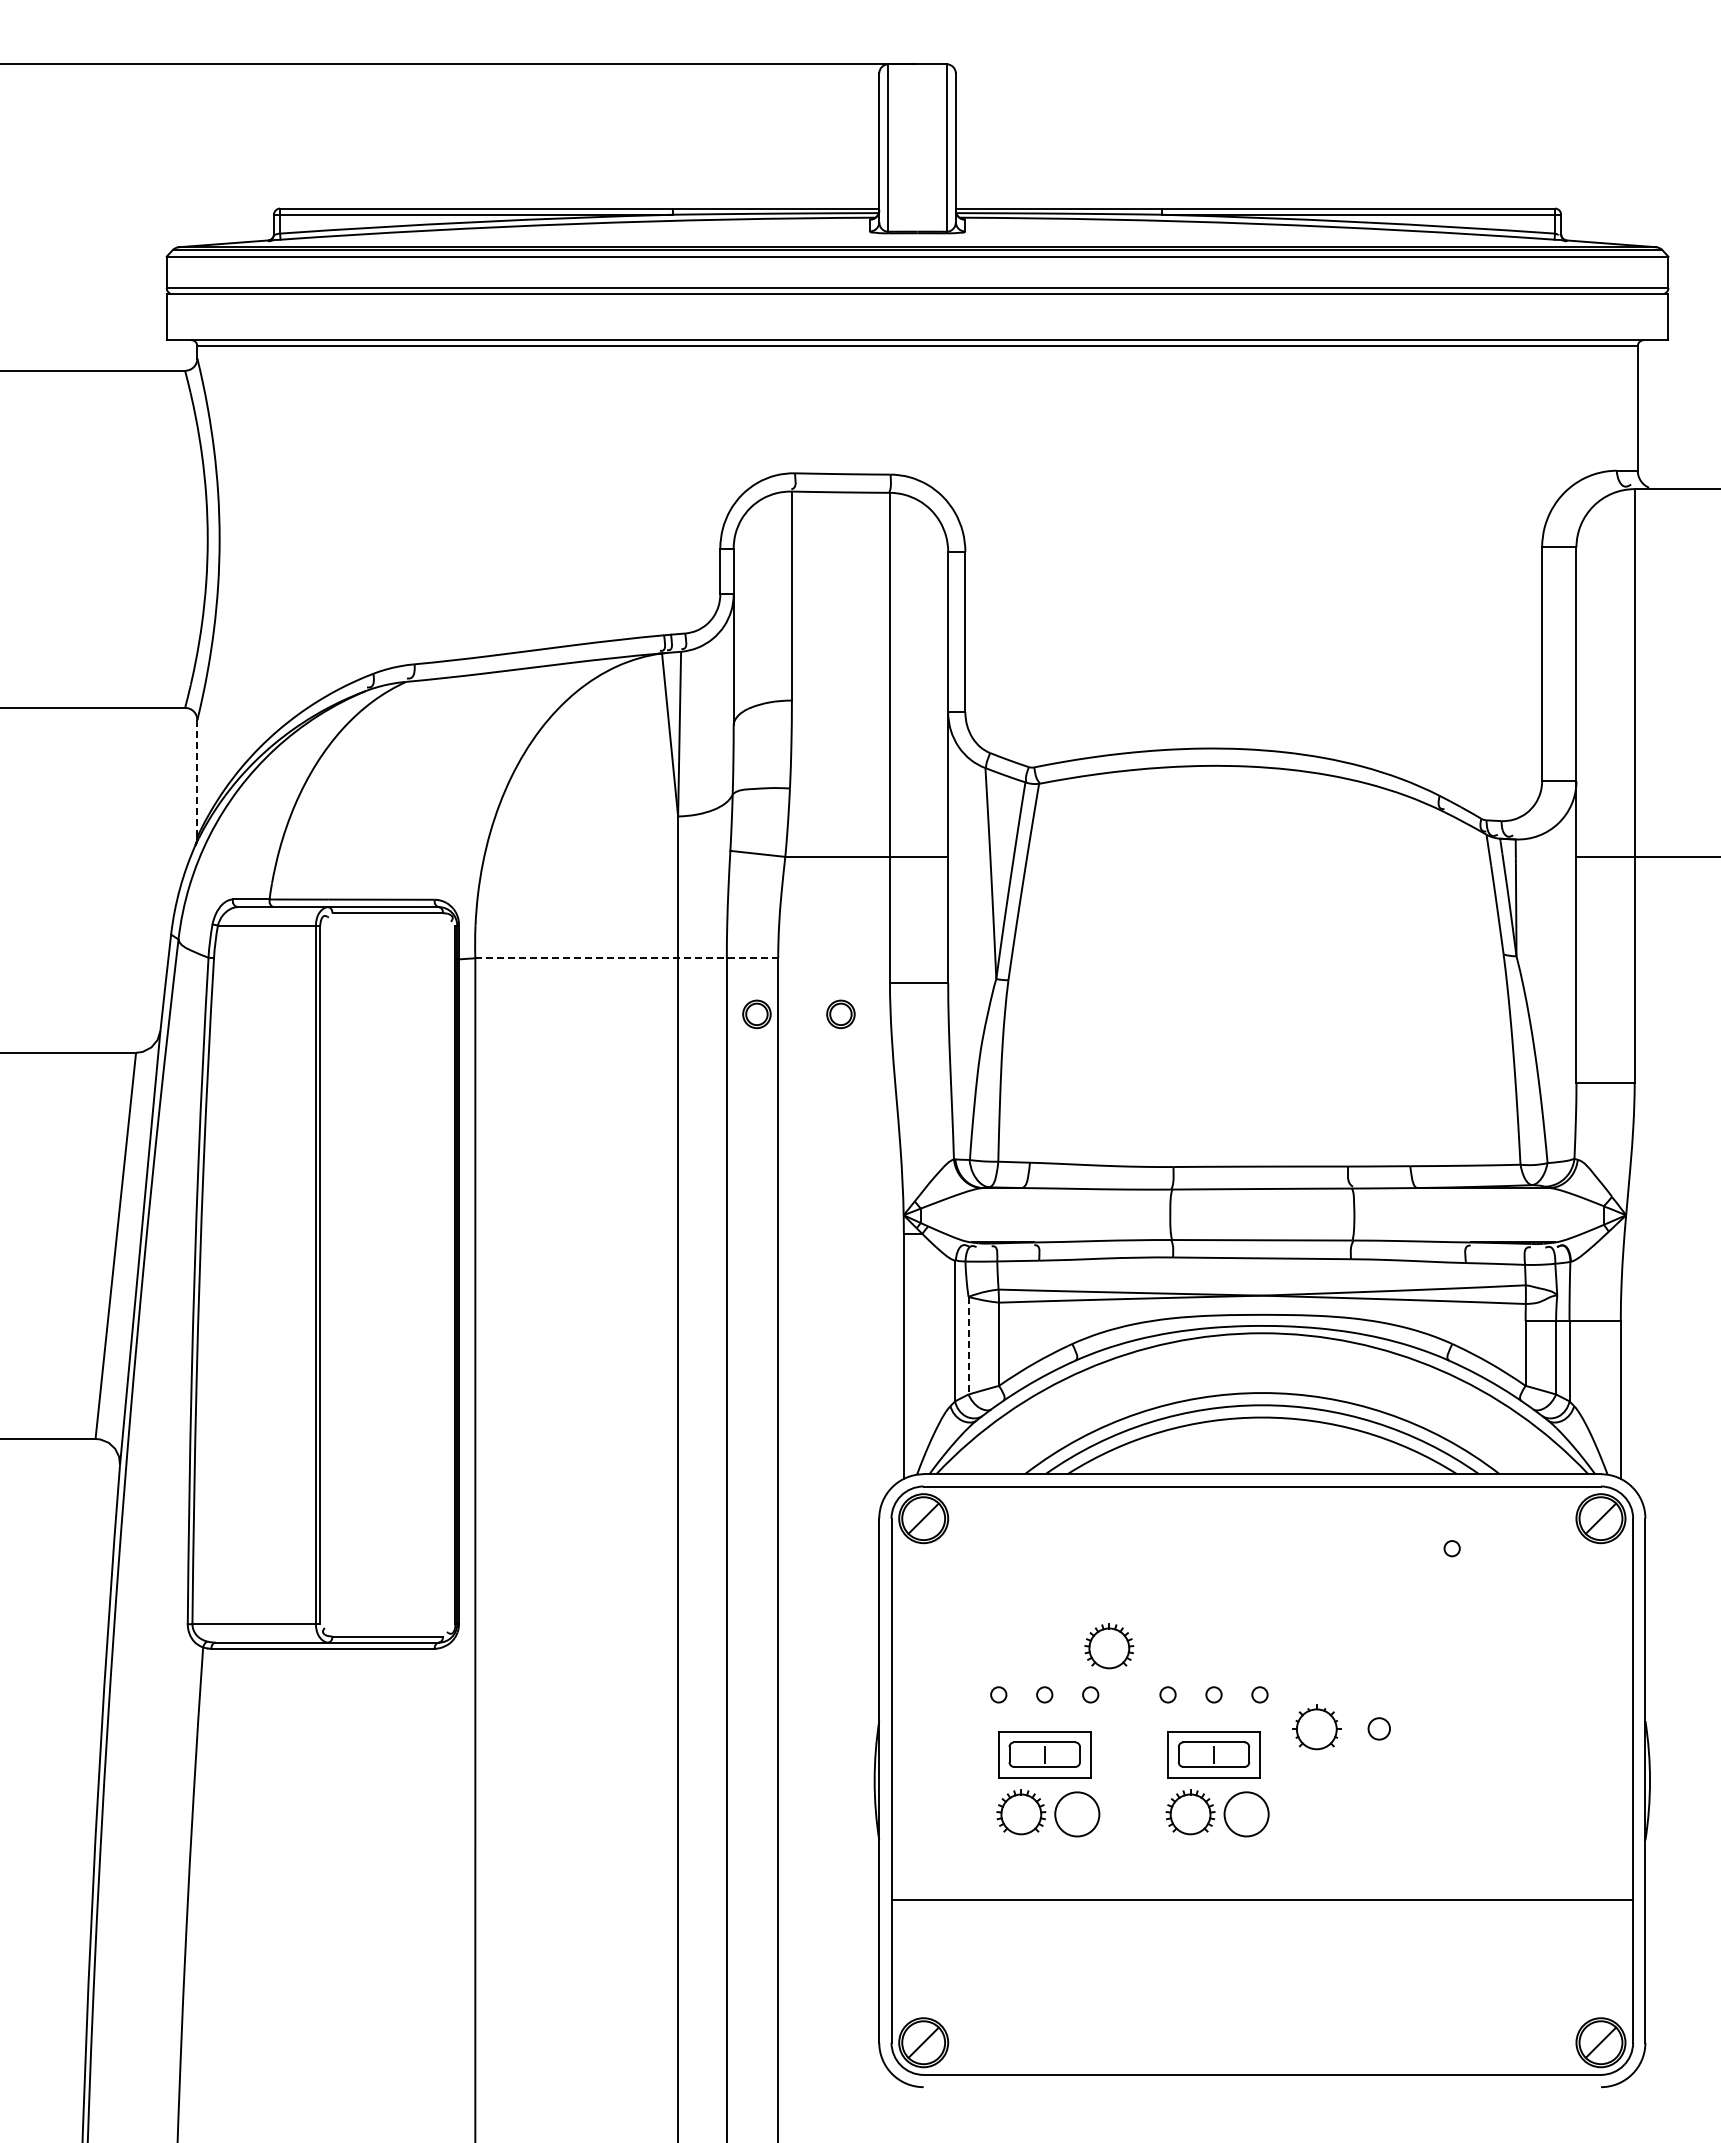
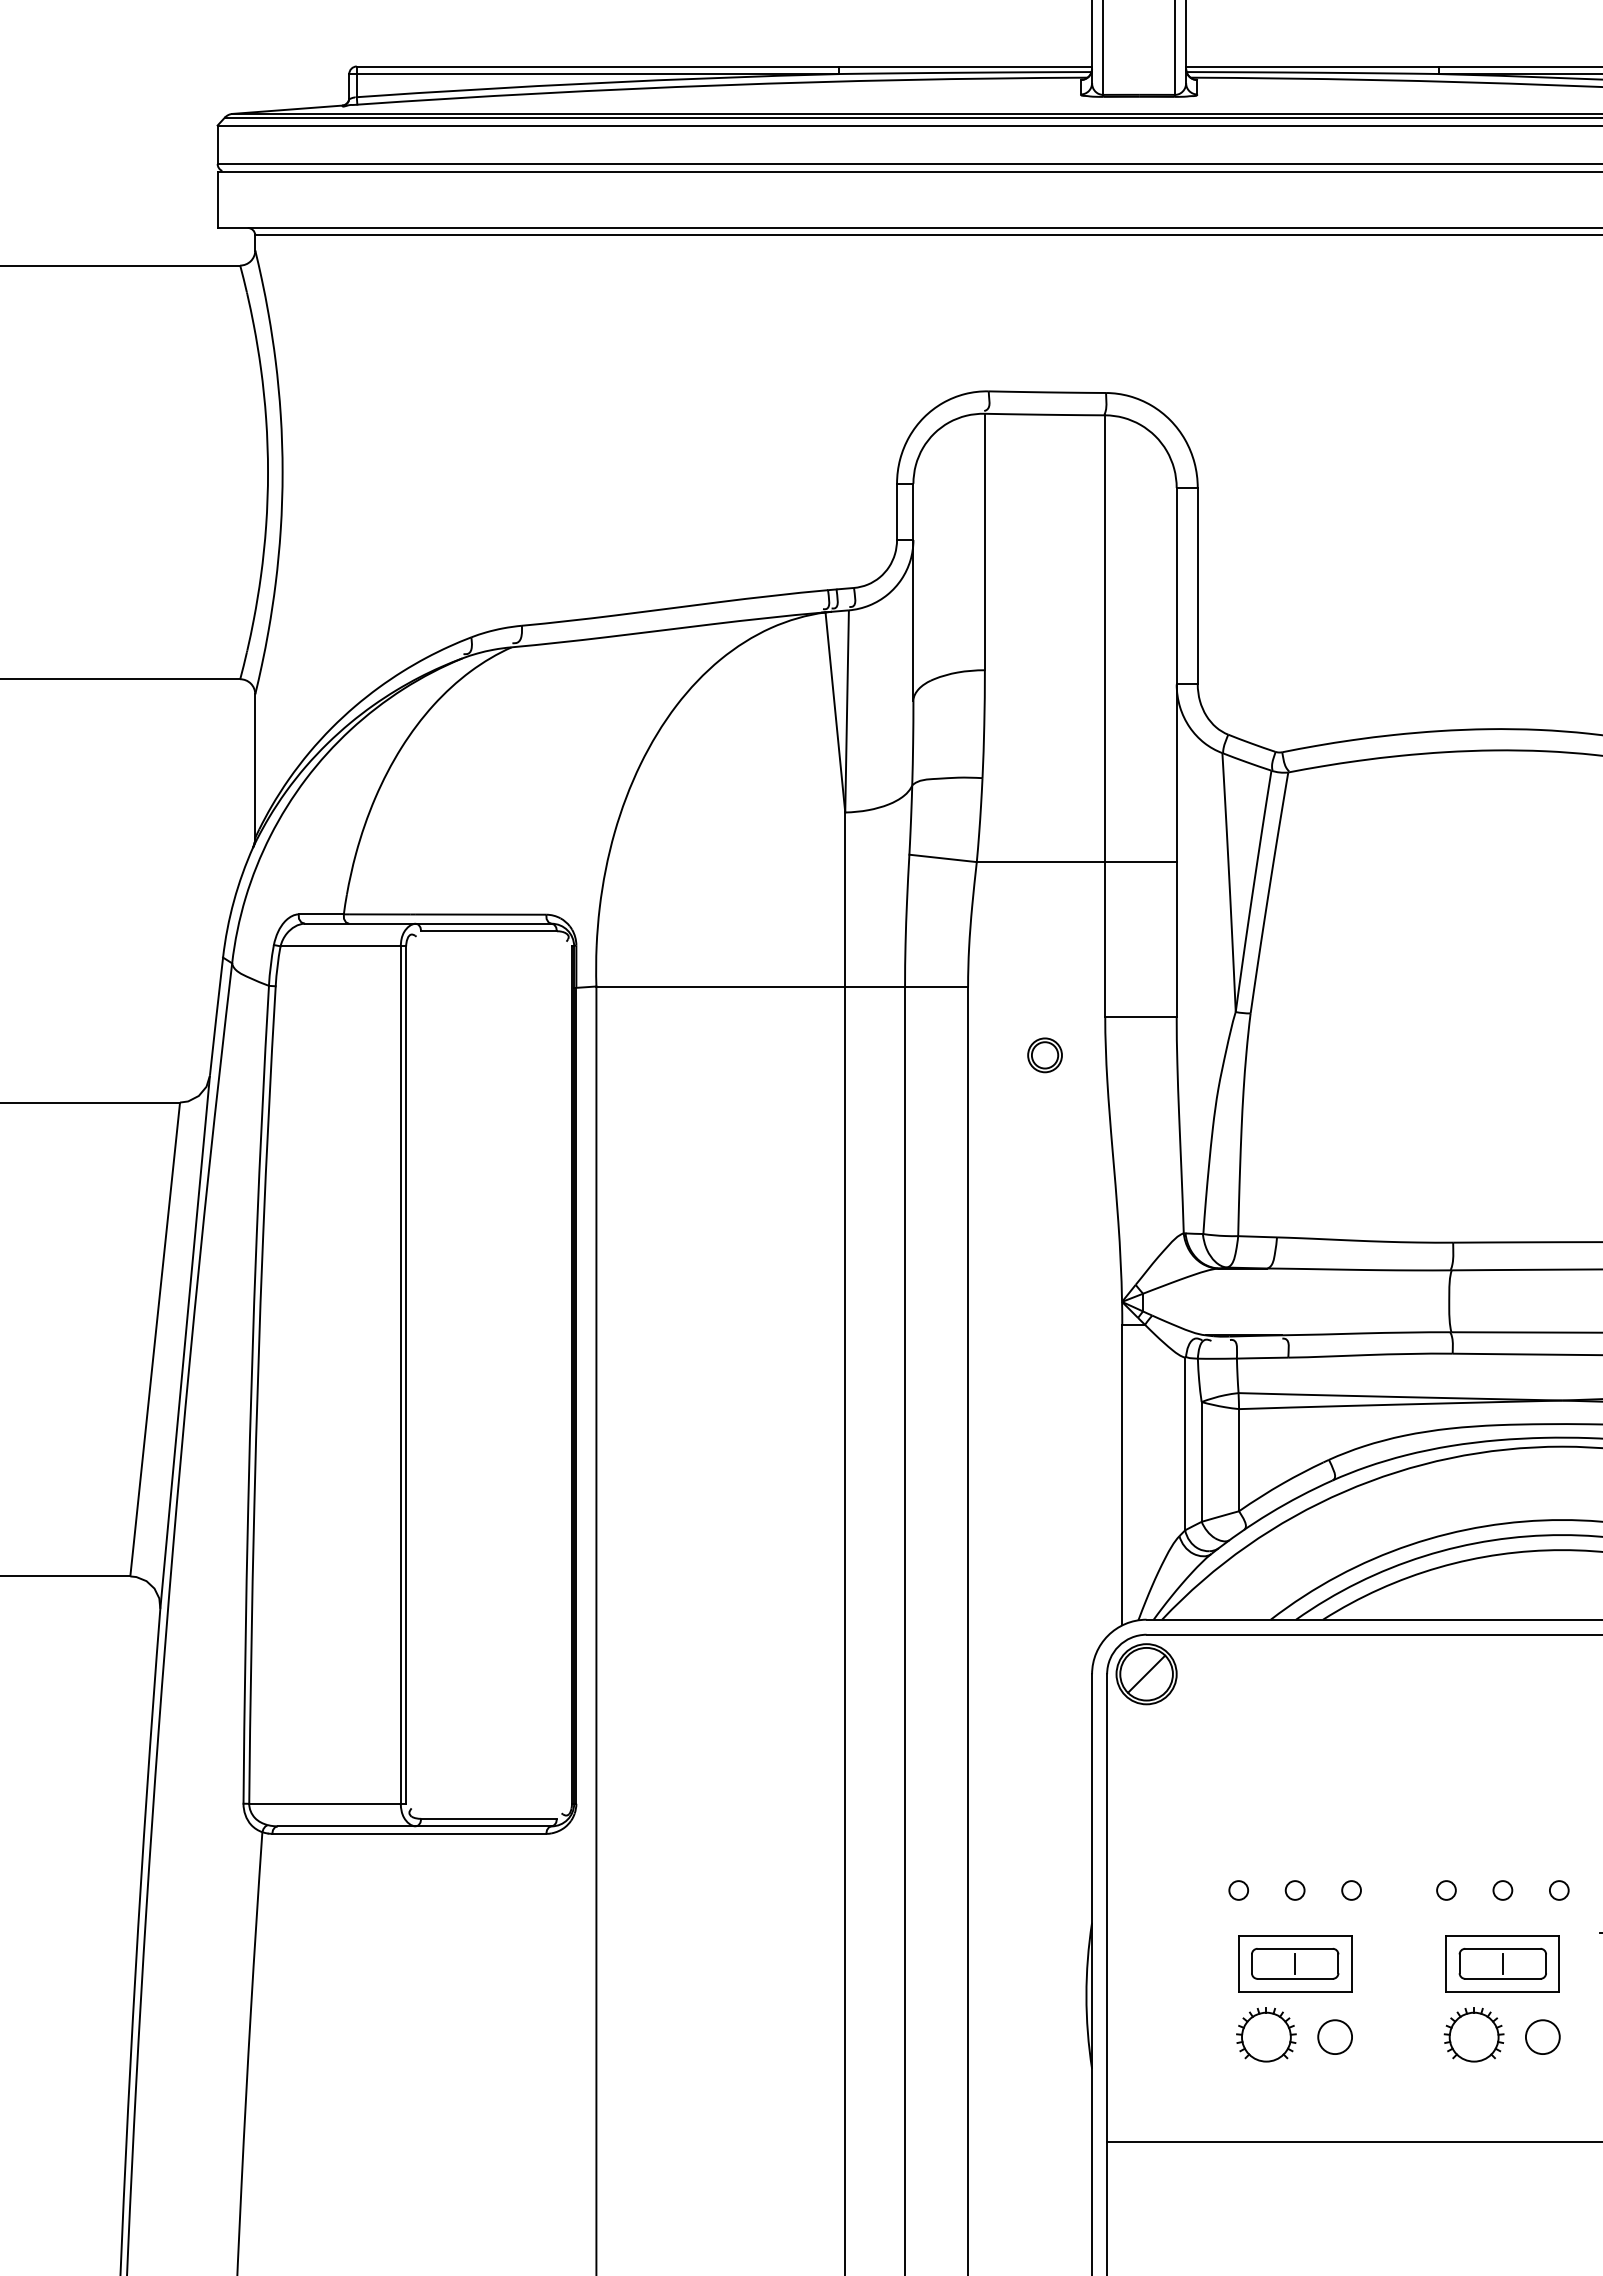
line: (197, 778) -> (255, 765), dashed -> solid
line: (627, 958) -> (783, 986), dashed -> solid
part: (756, 1014) -> (941, 1055), removed
line: (968, 1345) -> (1201, 1461), dashed -> solid
part: (1109, 1646) -> (1374, 1831), removed
circle: (1077, 1814) -> (1335, 2037), size x0.62
circle: (1246, 1814) -> (1542, 2037), size x0.62

